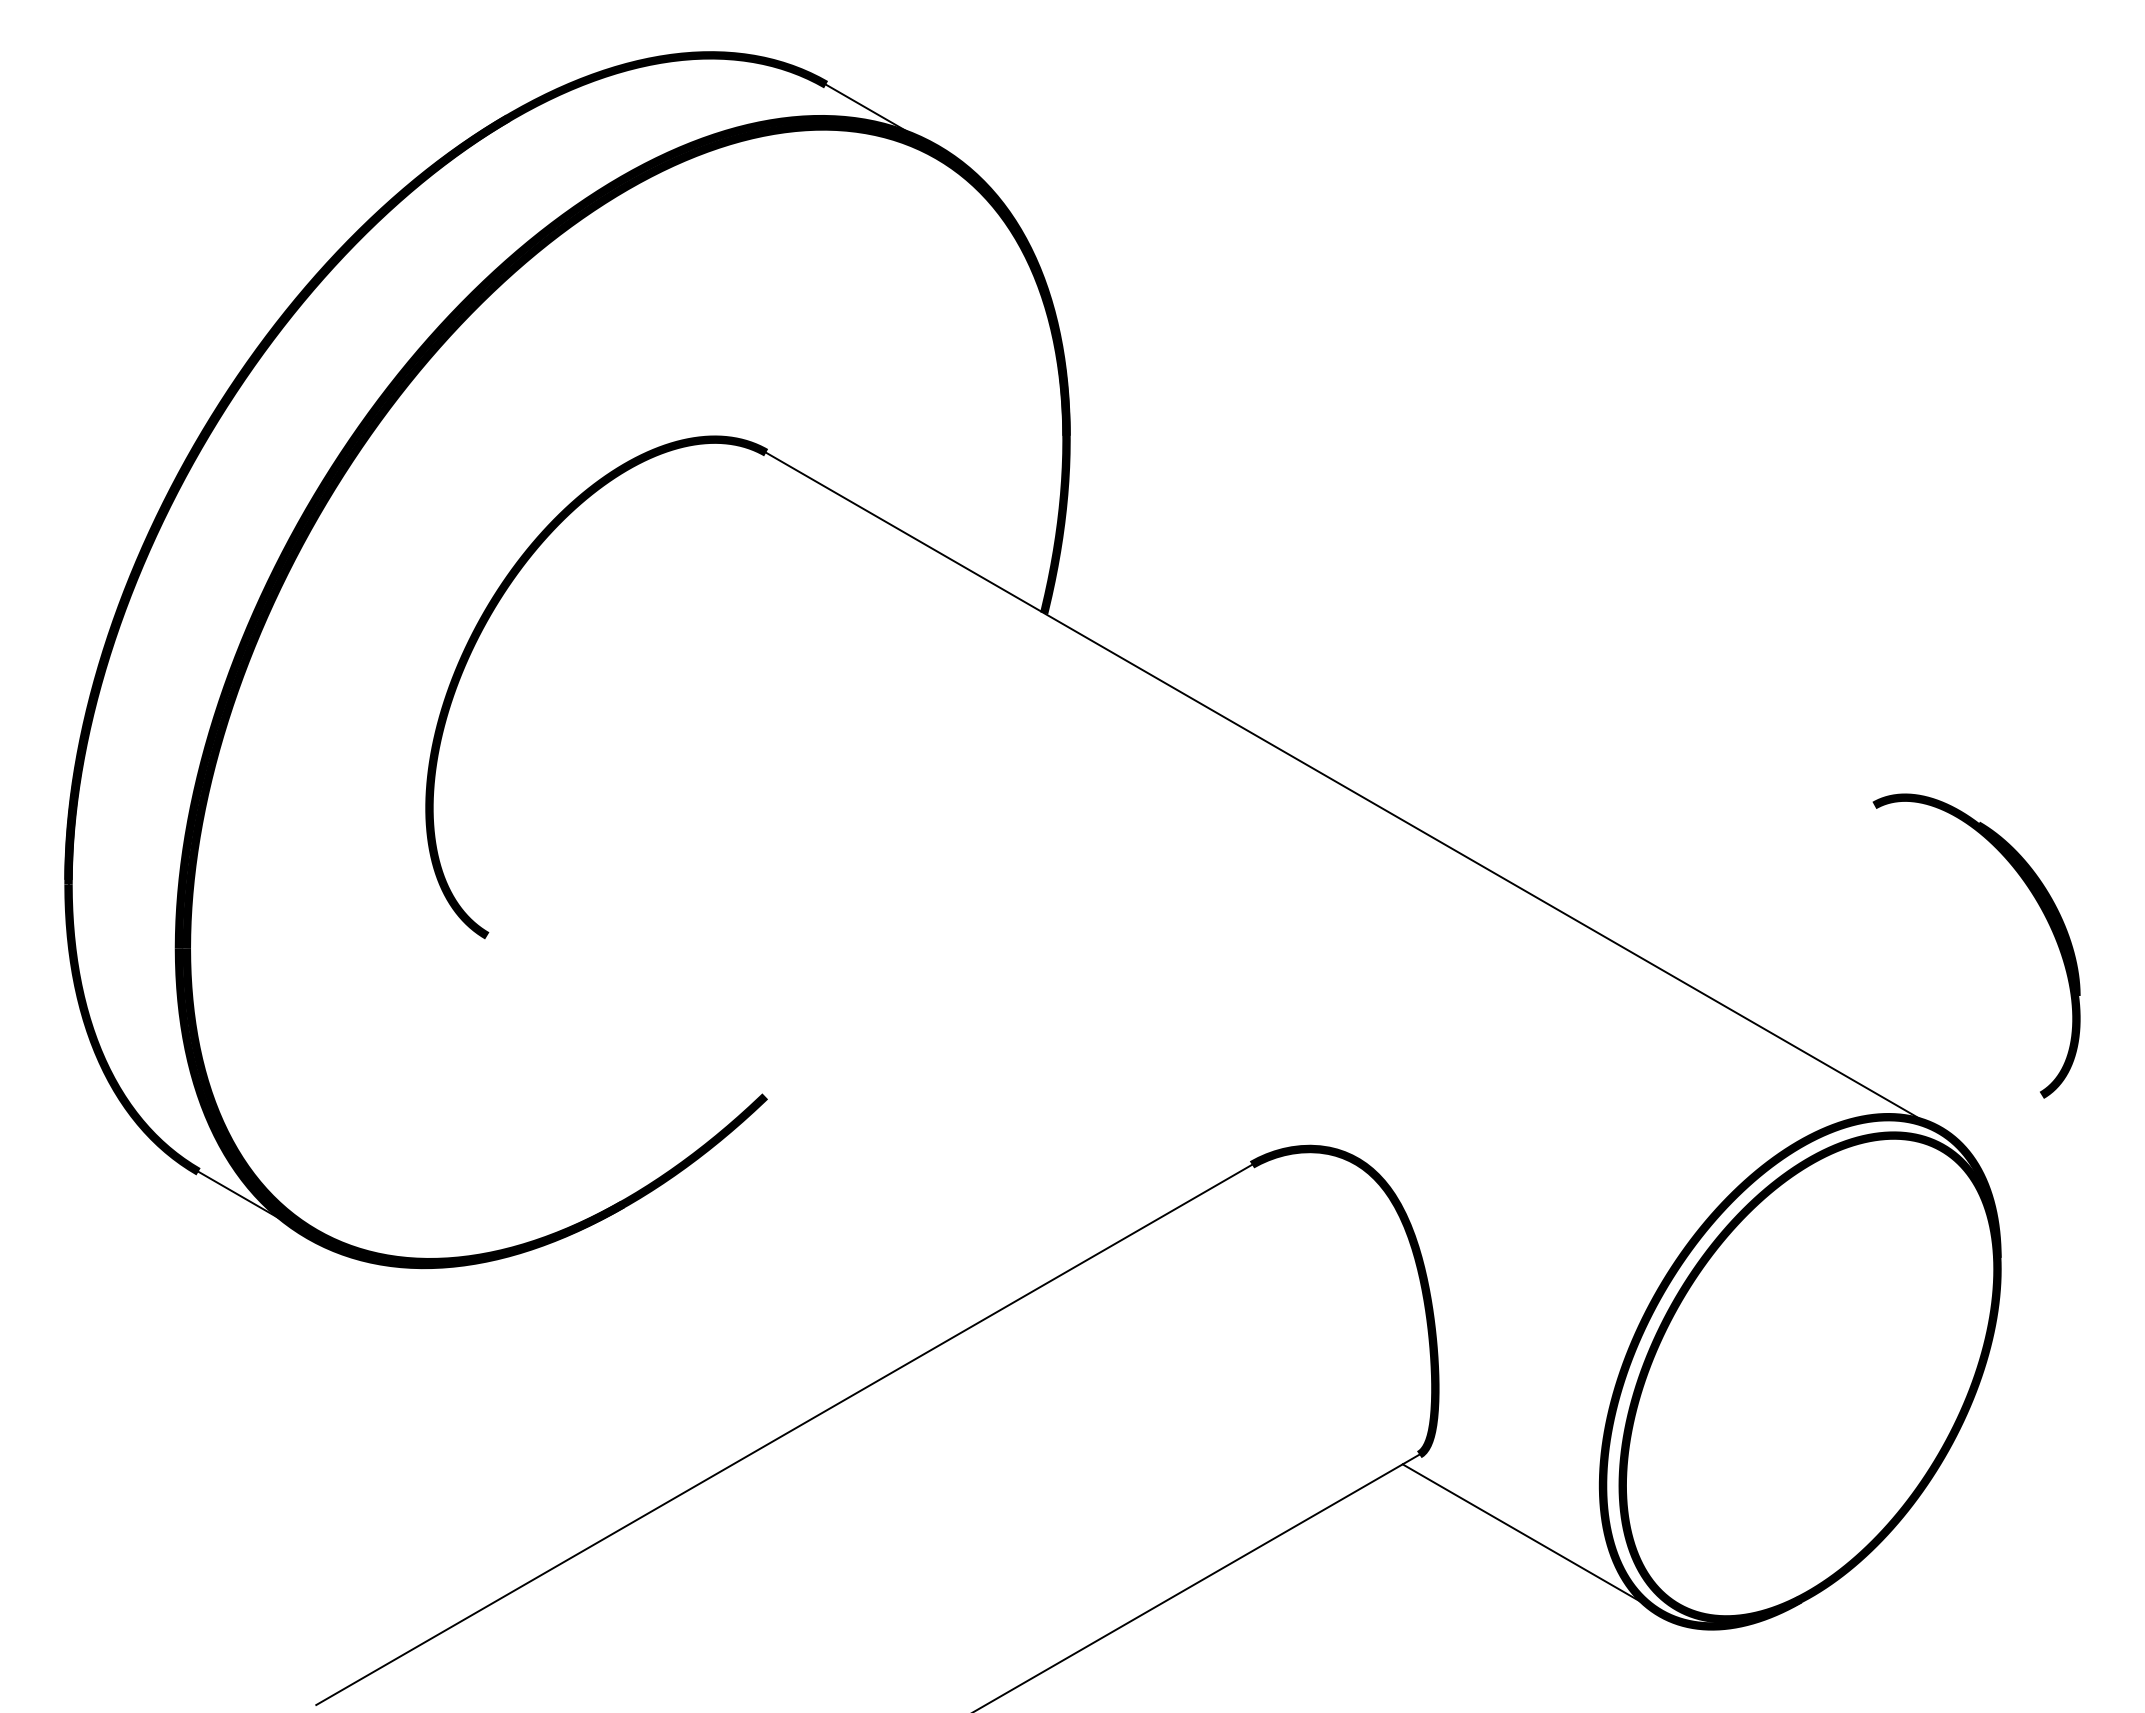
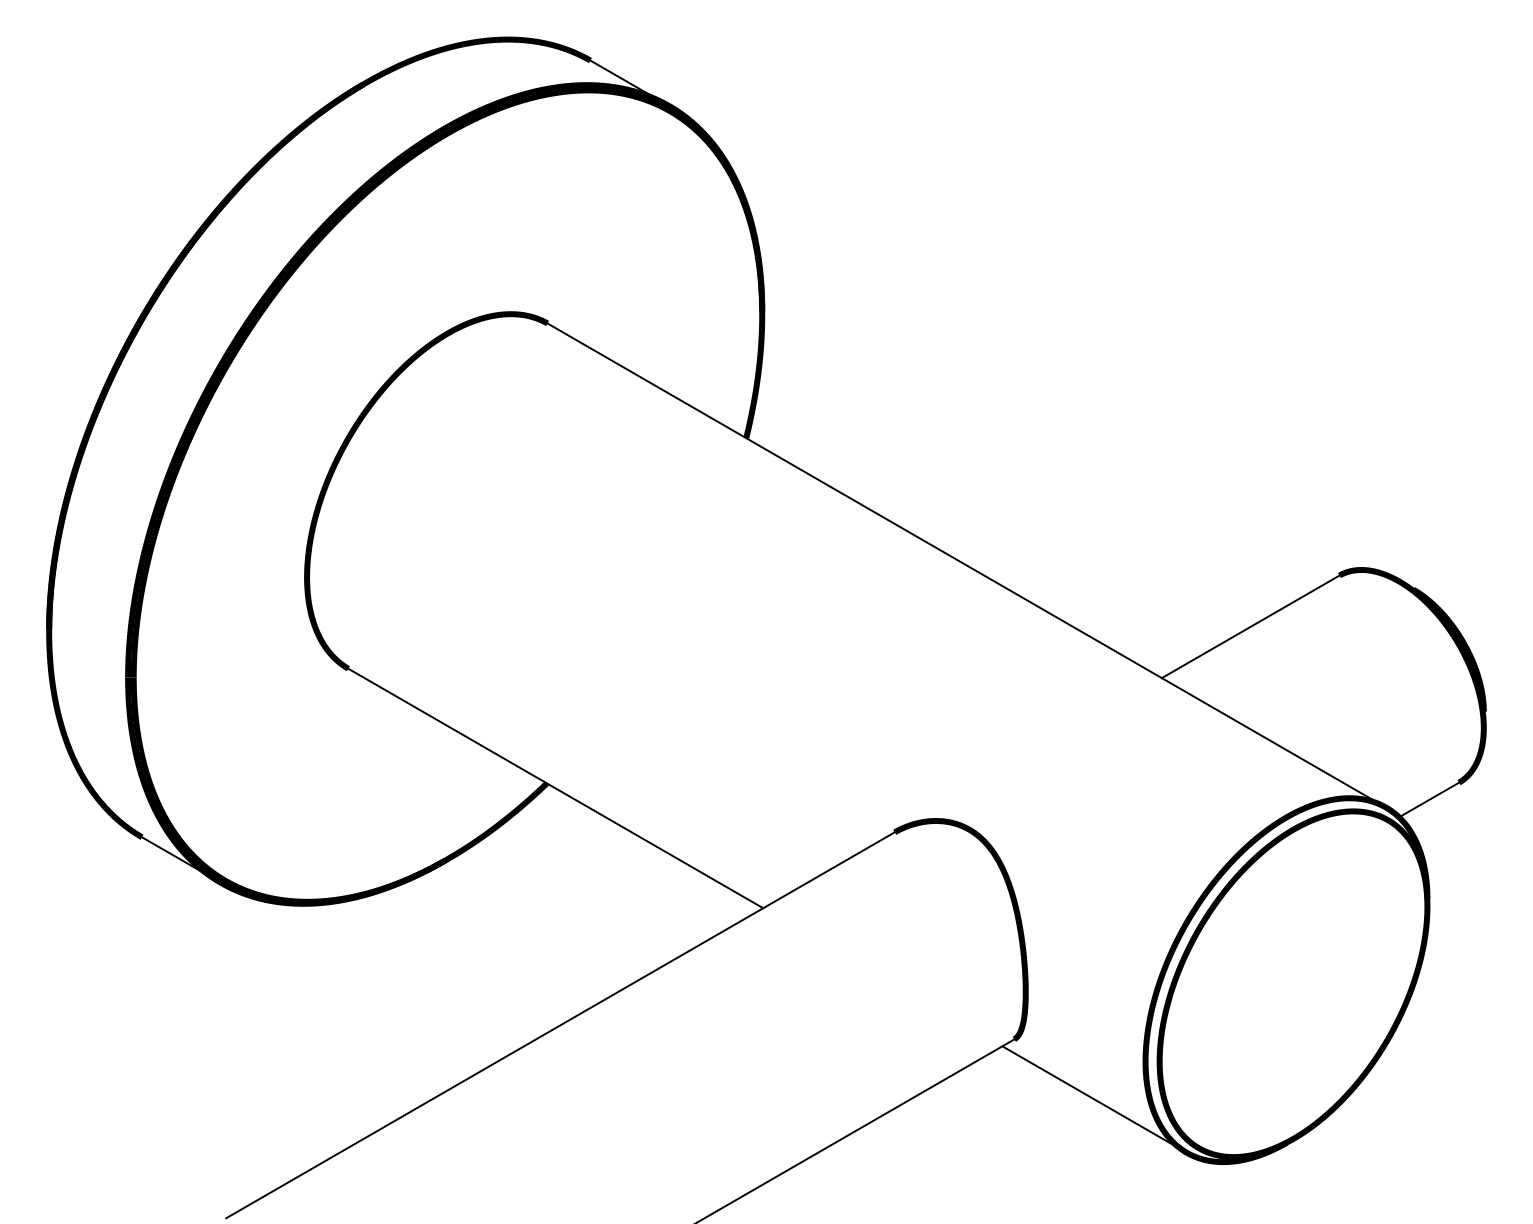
line: (1749, 877) -> (1250, 627), added
line: (777, 1103) -> (555, 788), added
line: (1999, 1119) -> (1428, 799), added

